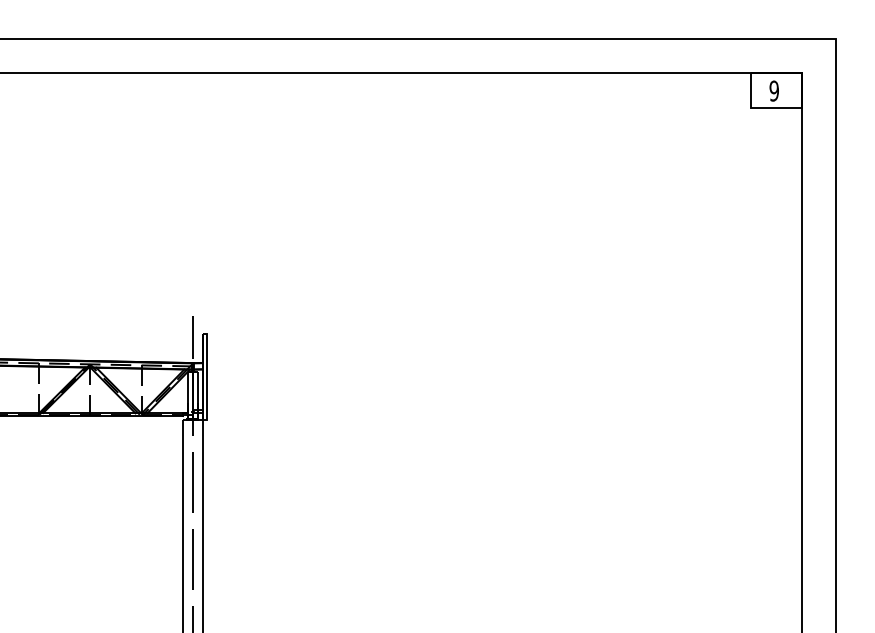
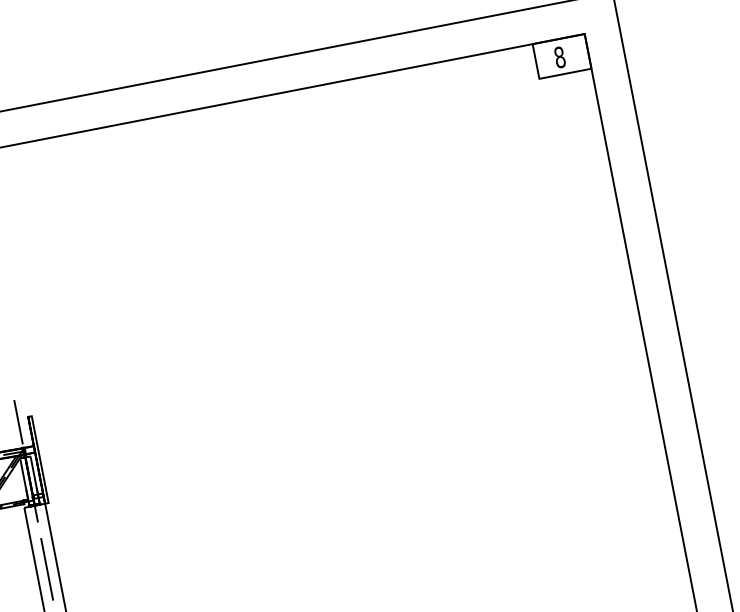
text: (773, 90) -> (559, 56), 9 -> 8

